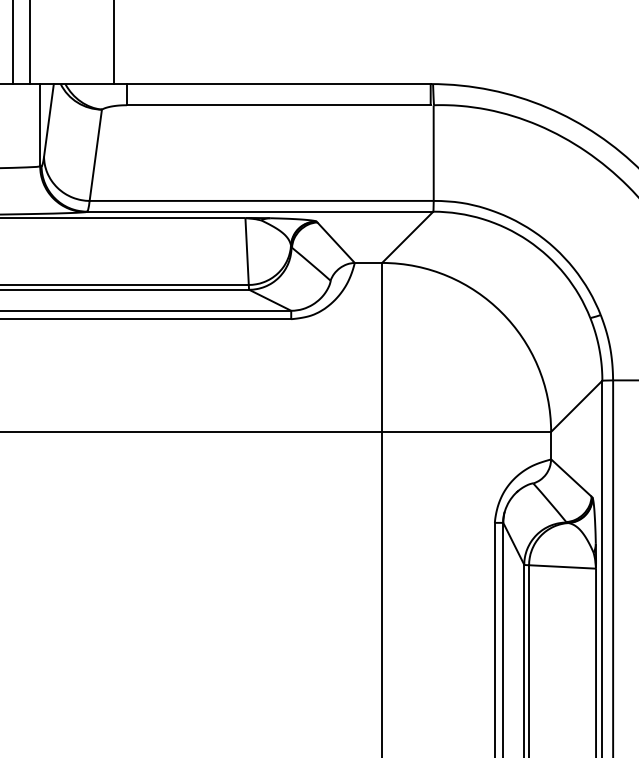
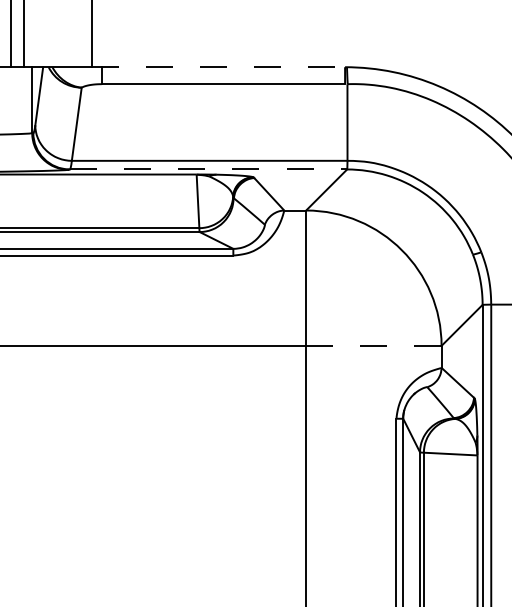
line: (272, 84) -> (218, 67), solid -> dashed
line: (260, 211) -> (208, 169), solid -> dashed
line: (466, 431) -> (373, 345), solid -> dashed

